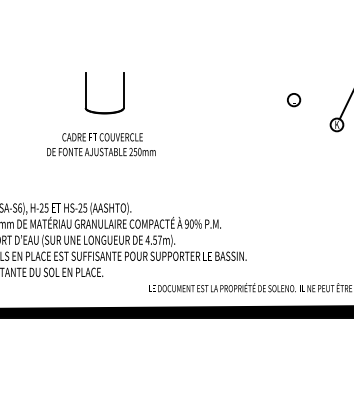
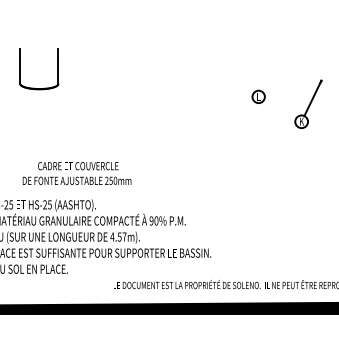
part: (86, 93) -> (21, 69), moved
text: (101, 144) -> (77, 173), moved

